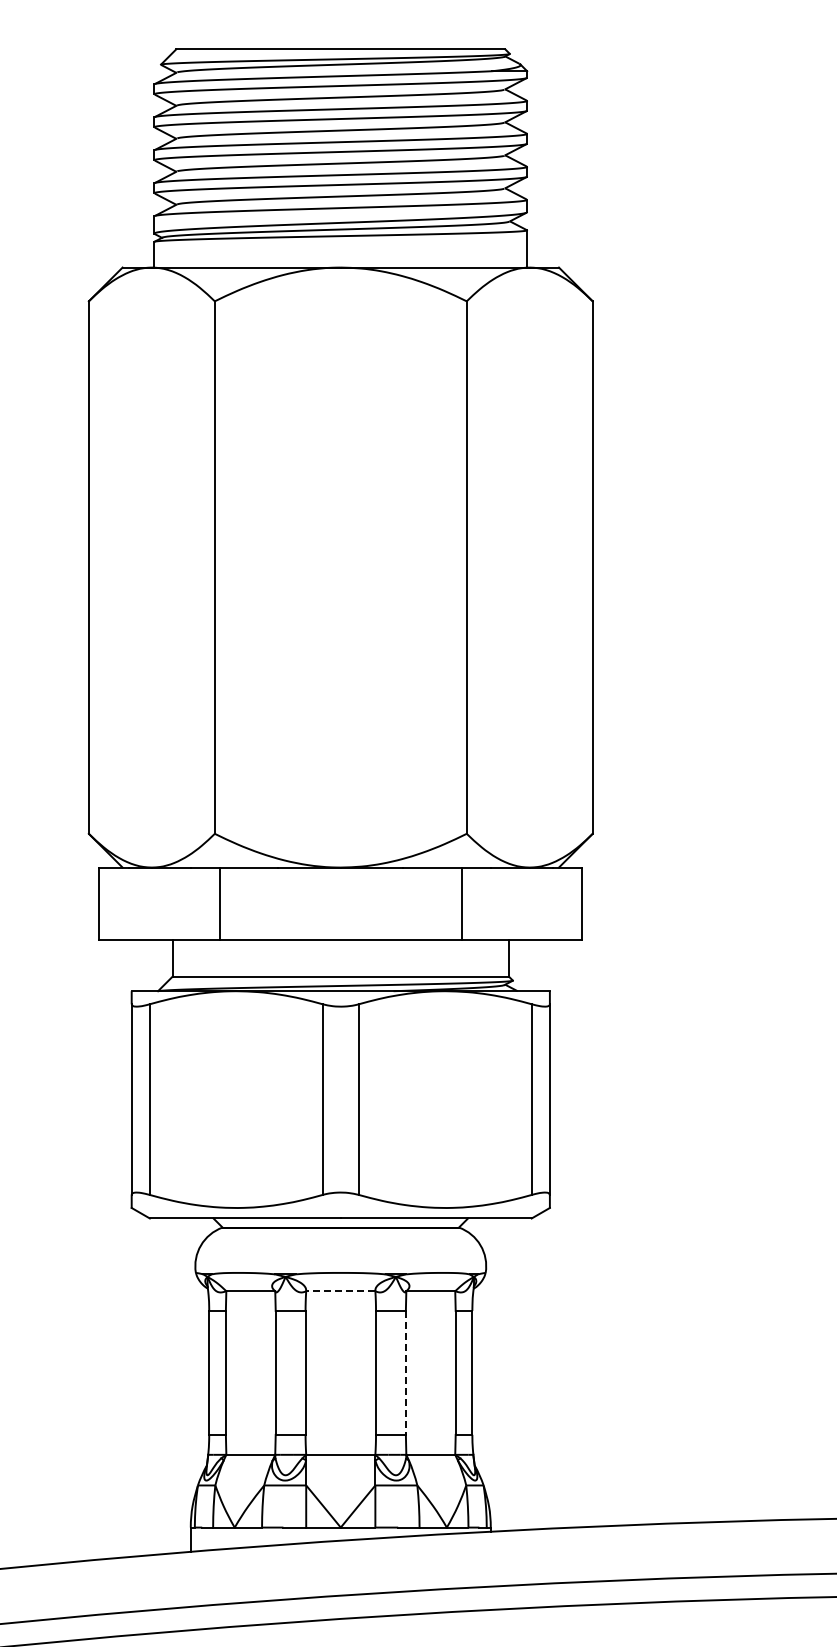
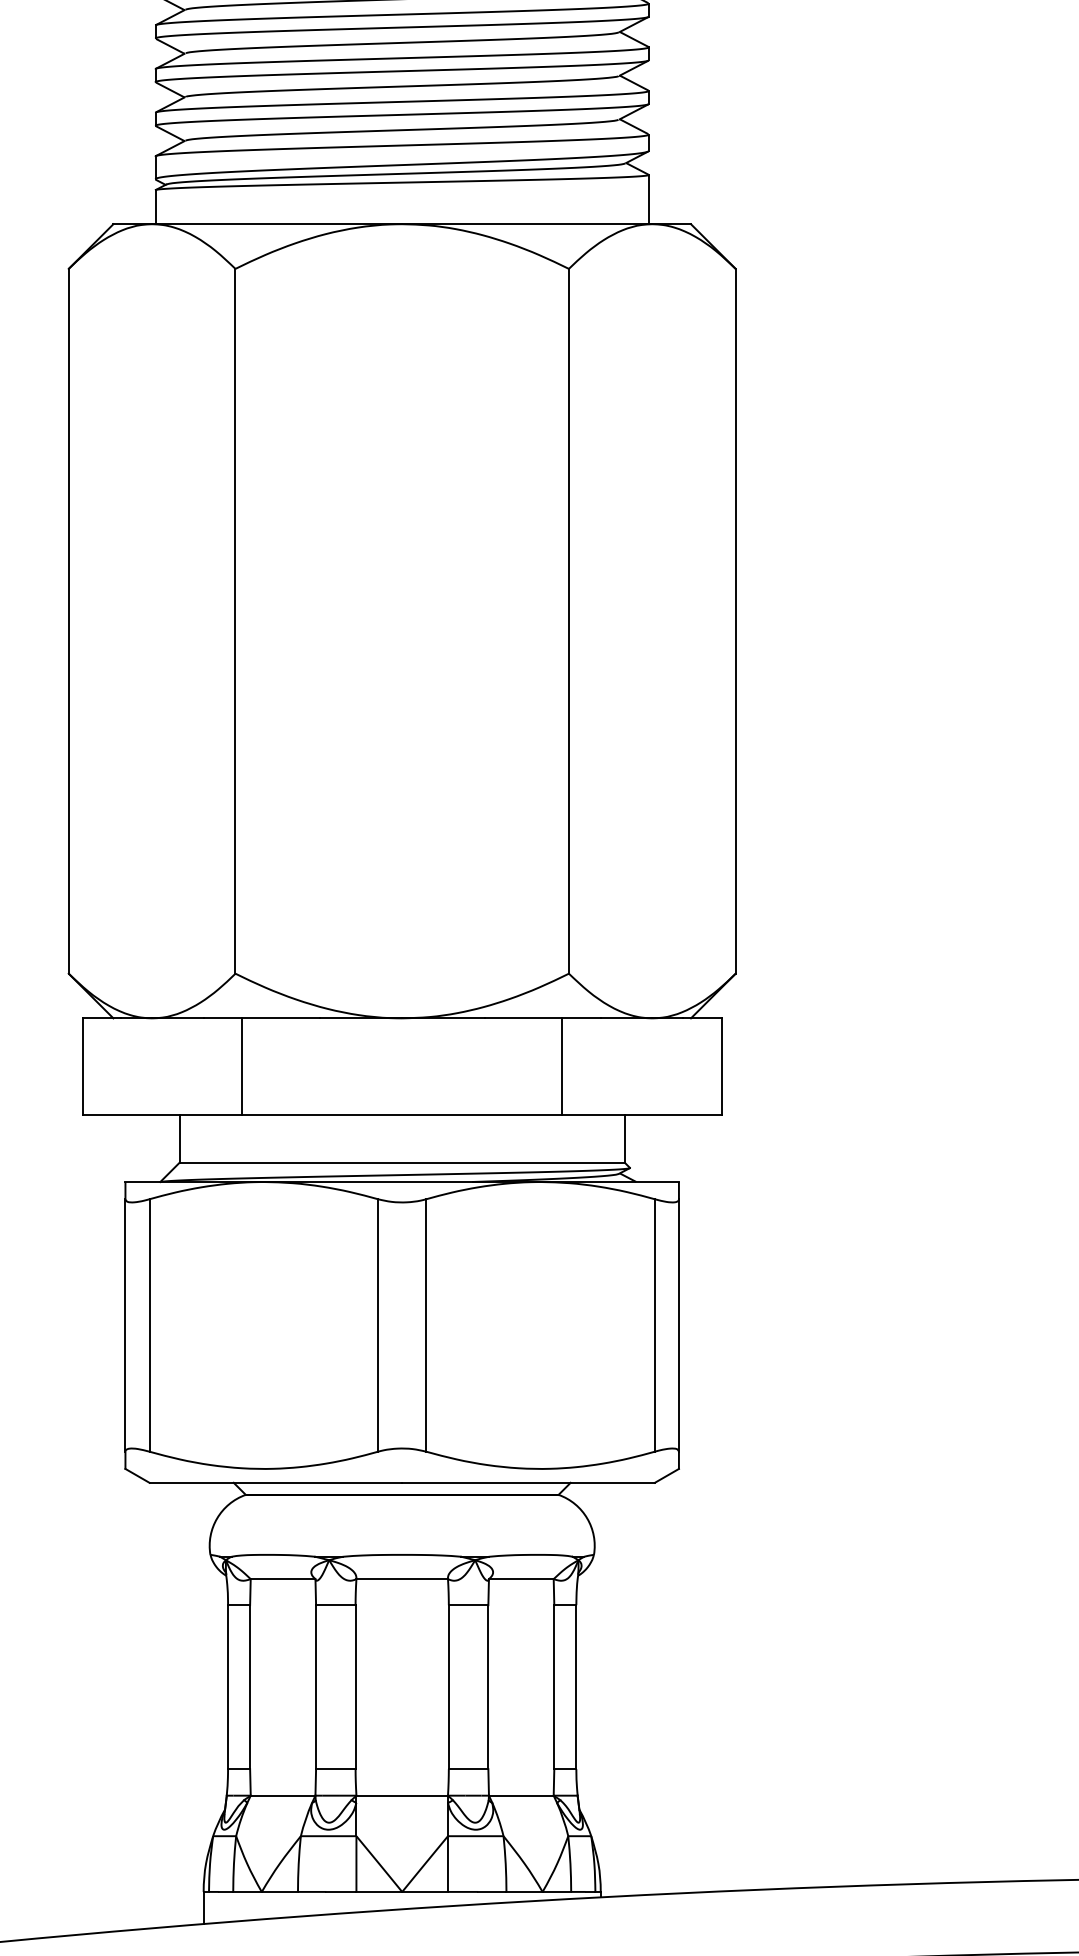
line: (340, 1291) -> (401, 1579), dashed -> solid
line: (405, 1372) -> (487, 1686), dashed -> solid

